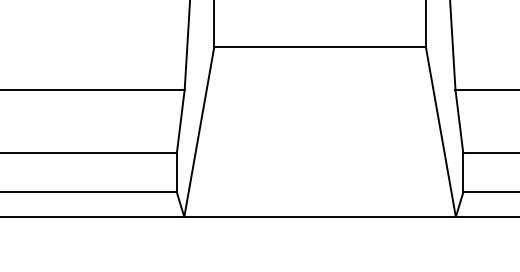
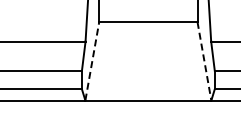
line: (199, 132) -> (92, 61), solid -> dashed
line: (441, 132) -> (204, 61), solid -> dashed

